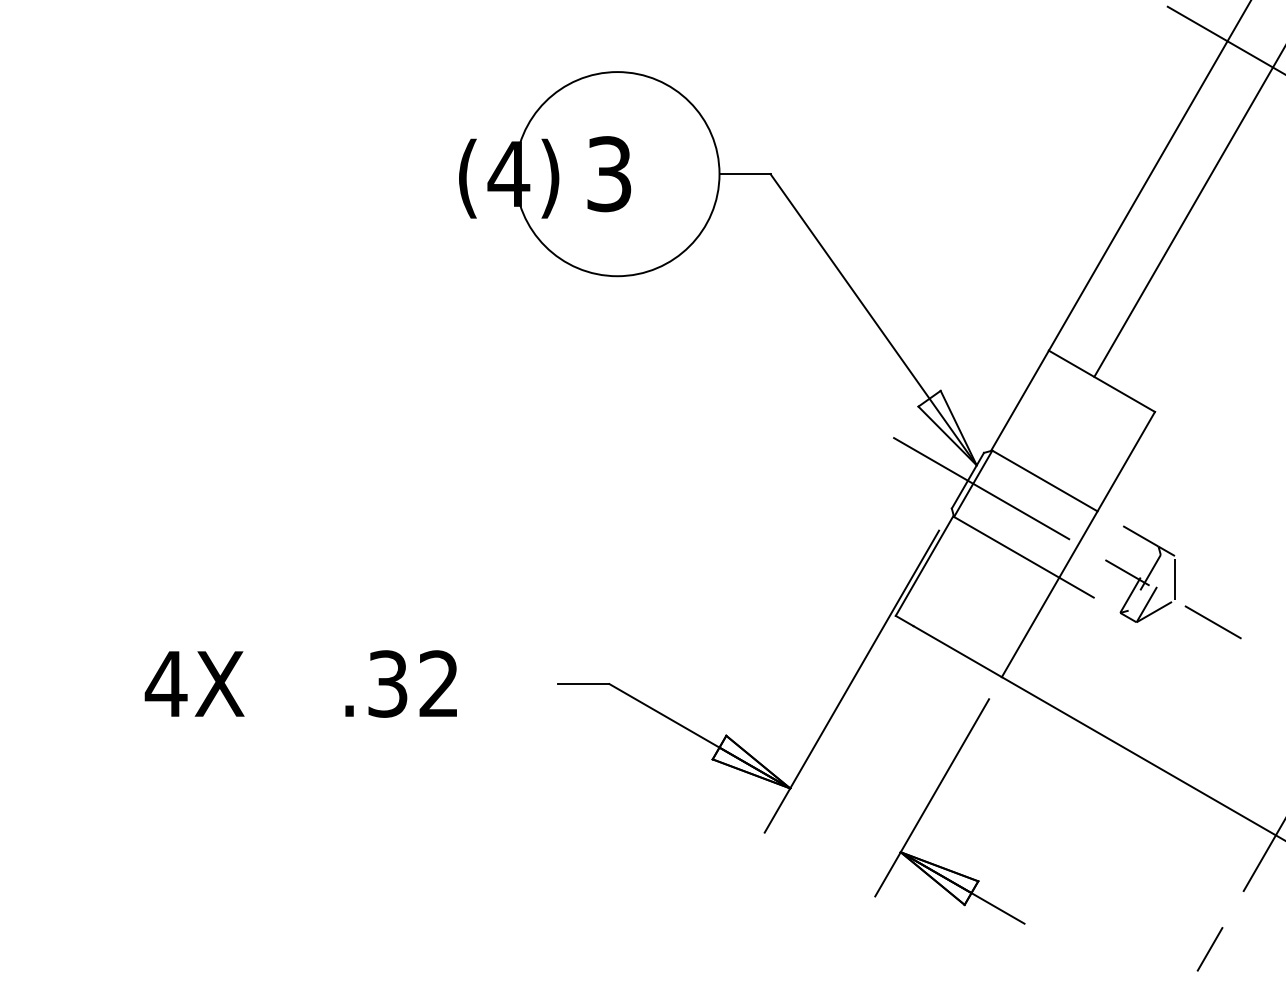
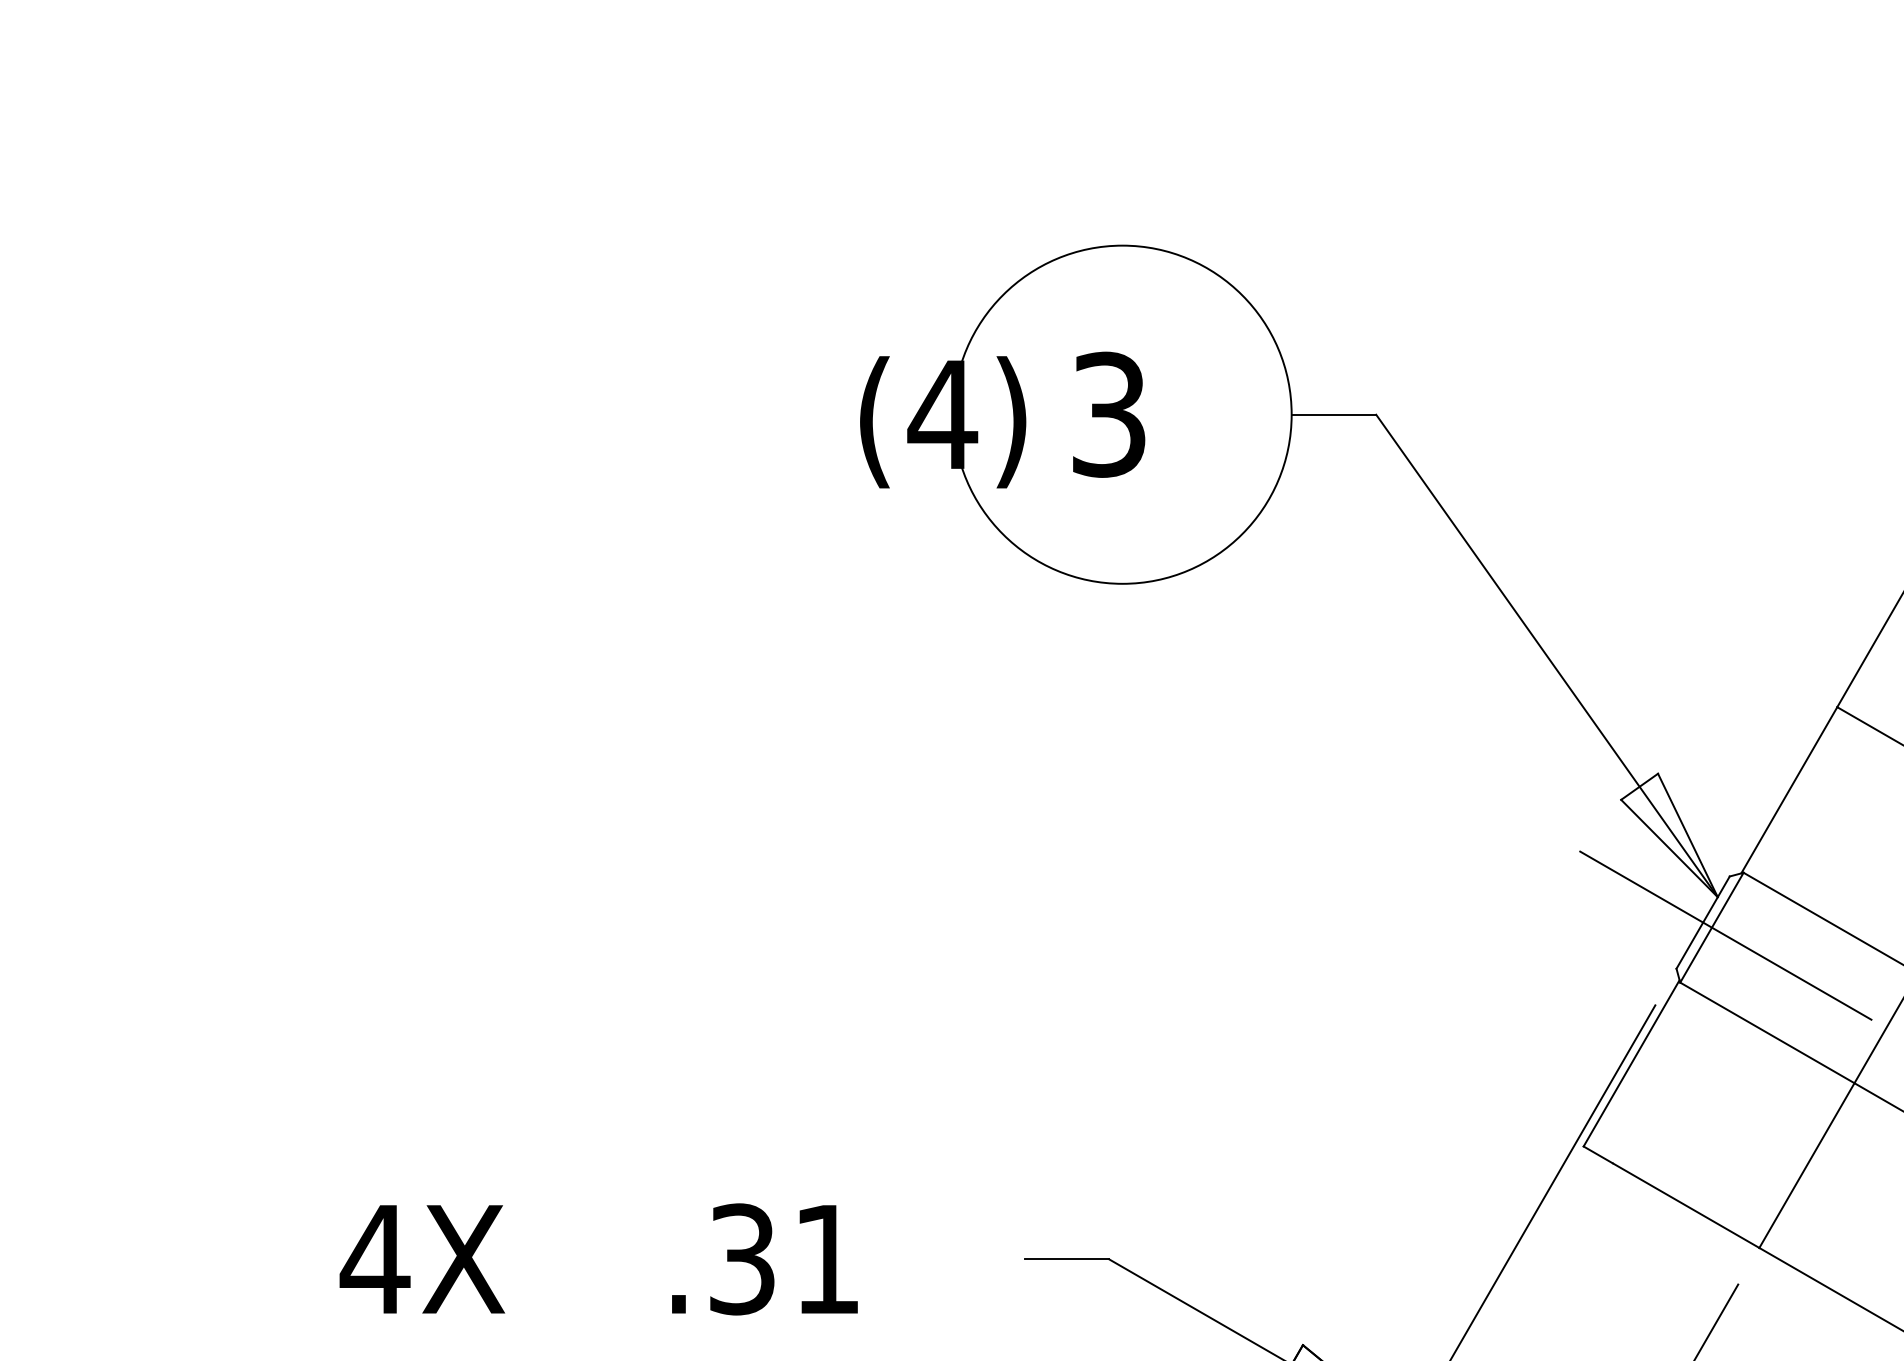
text: (438, 683) -> (826, 1258), .32 -> .31

